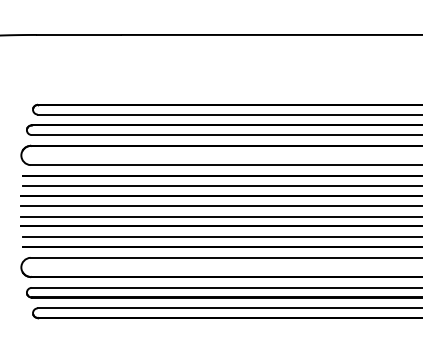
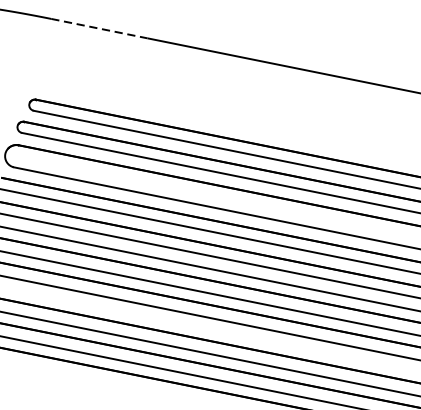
line: (78, 34) -> (99, 28), solid -> dashed

